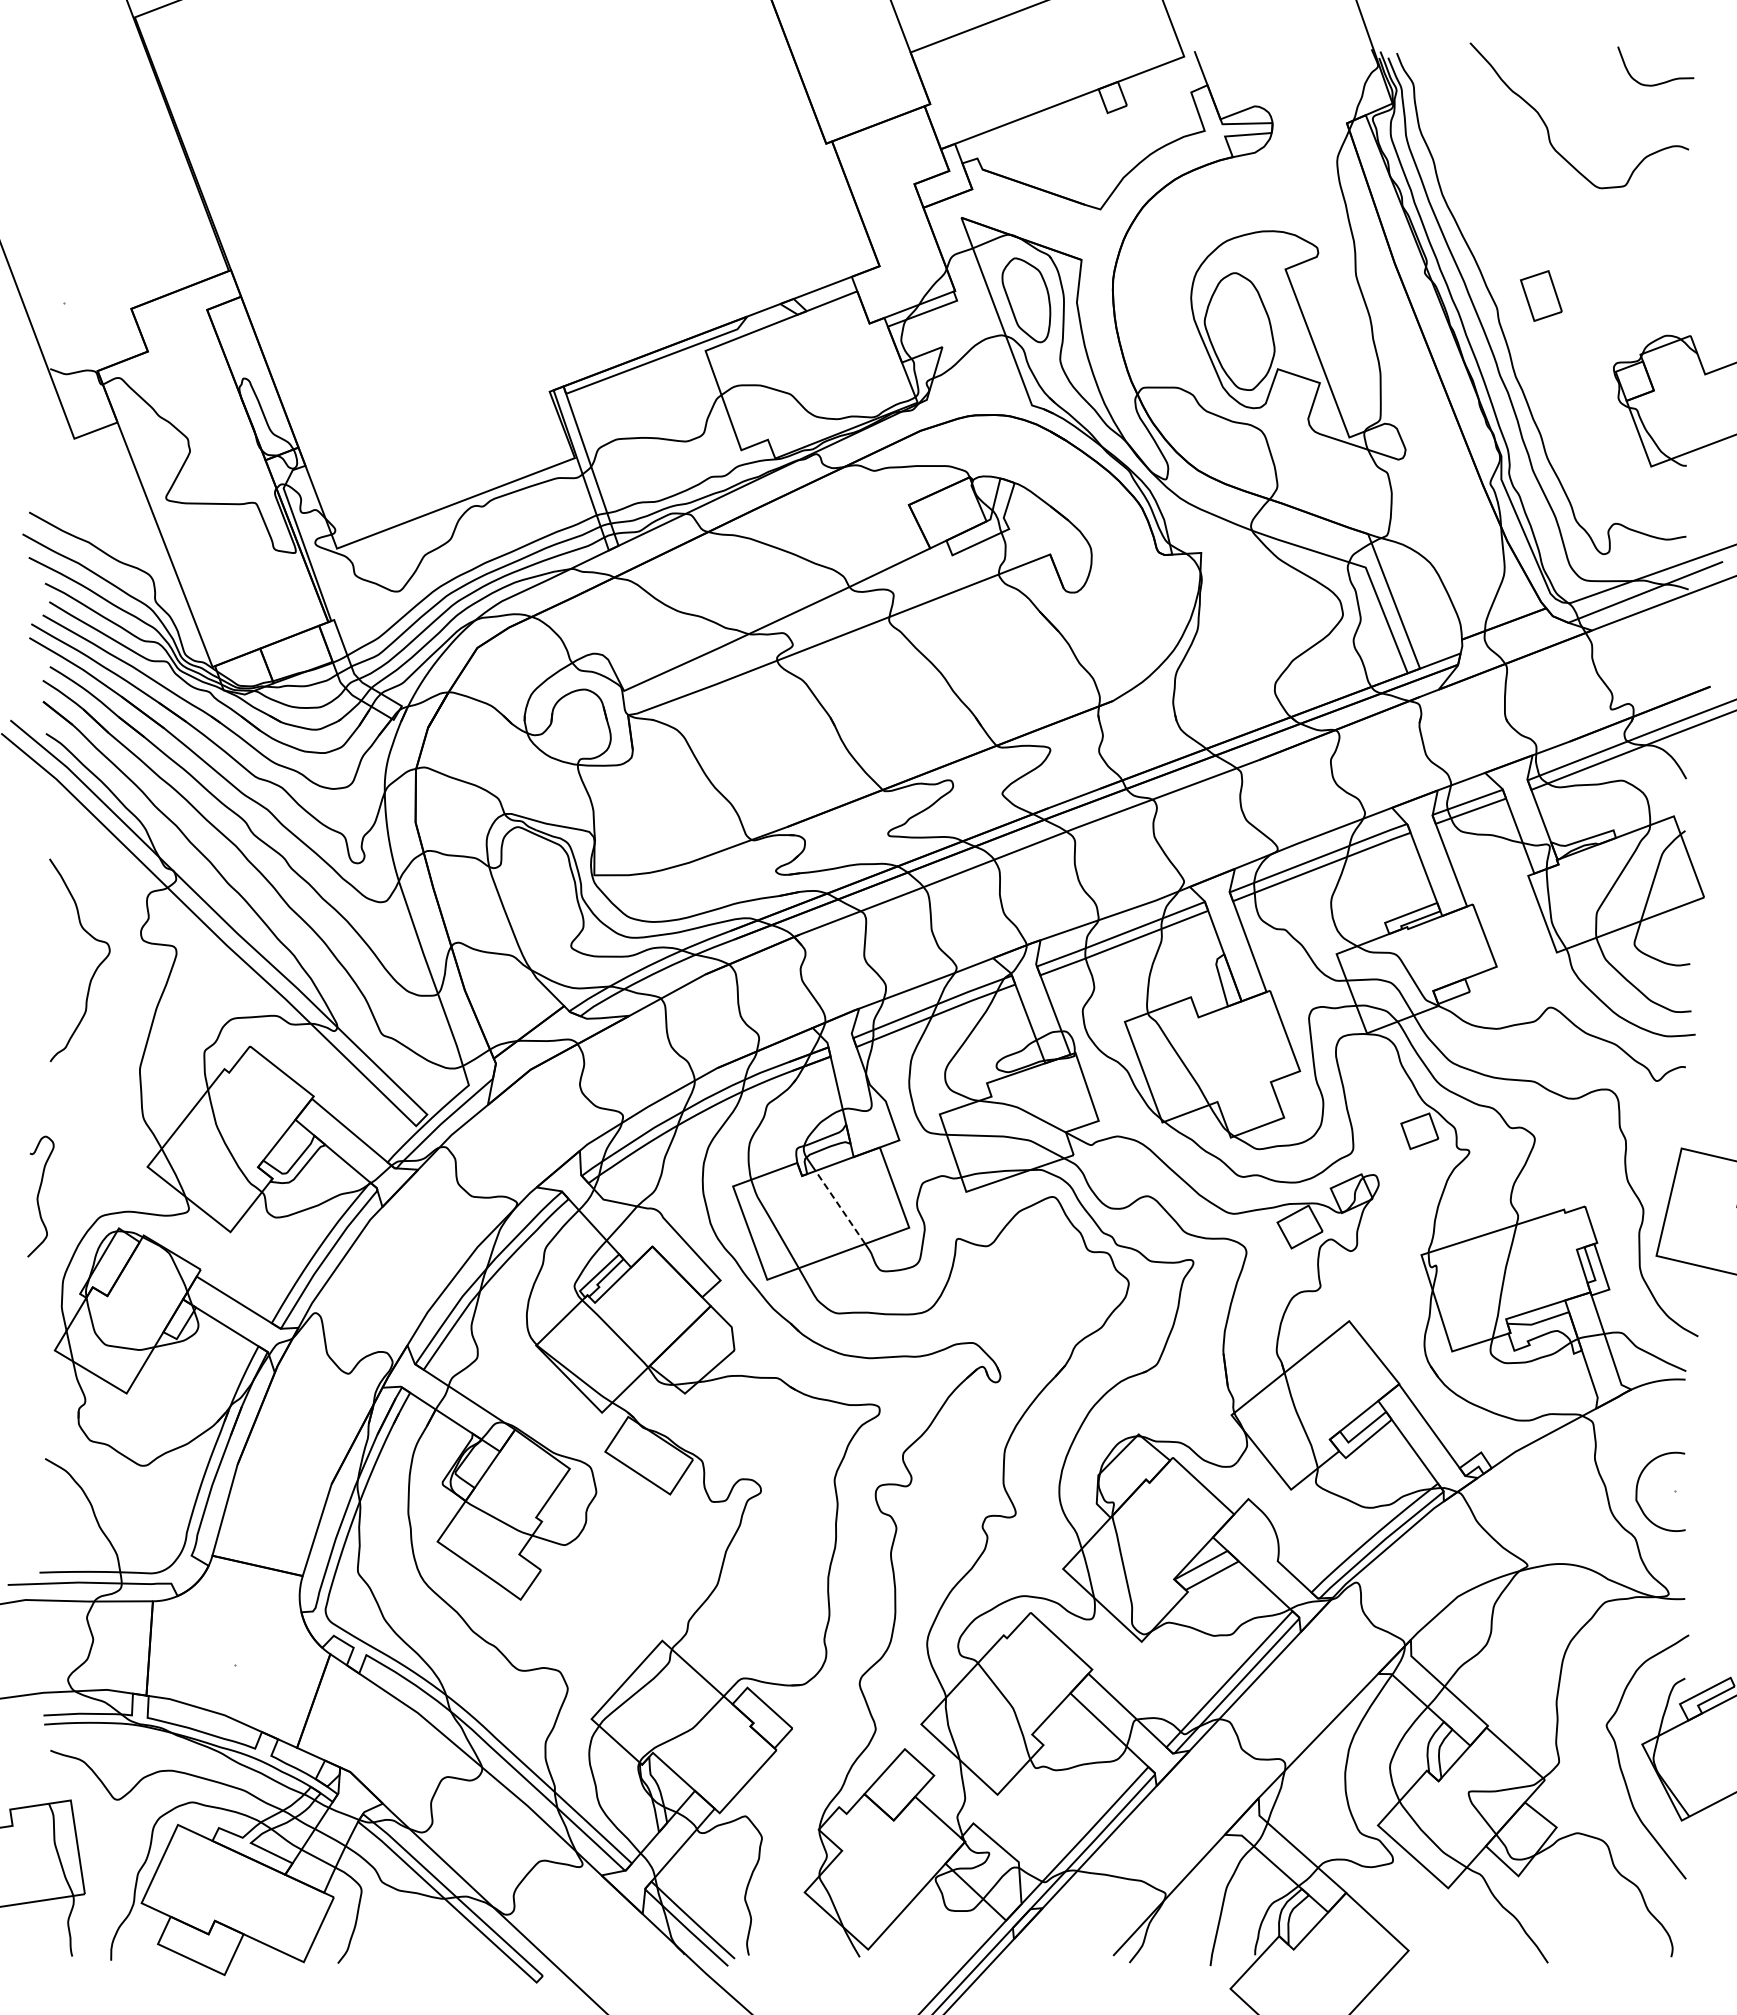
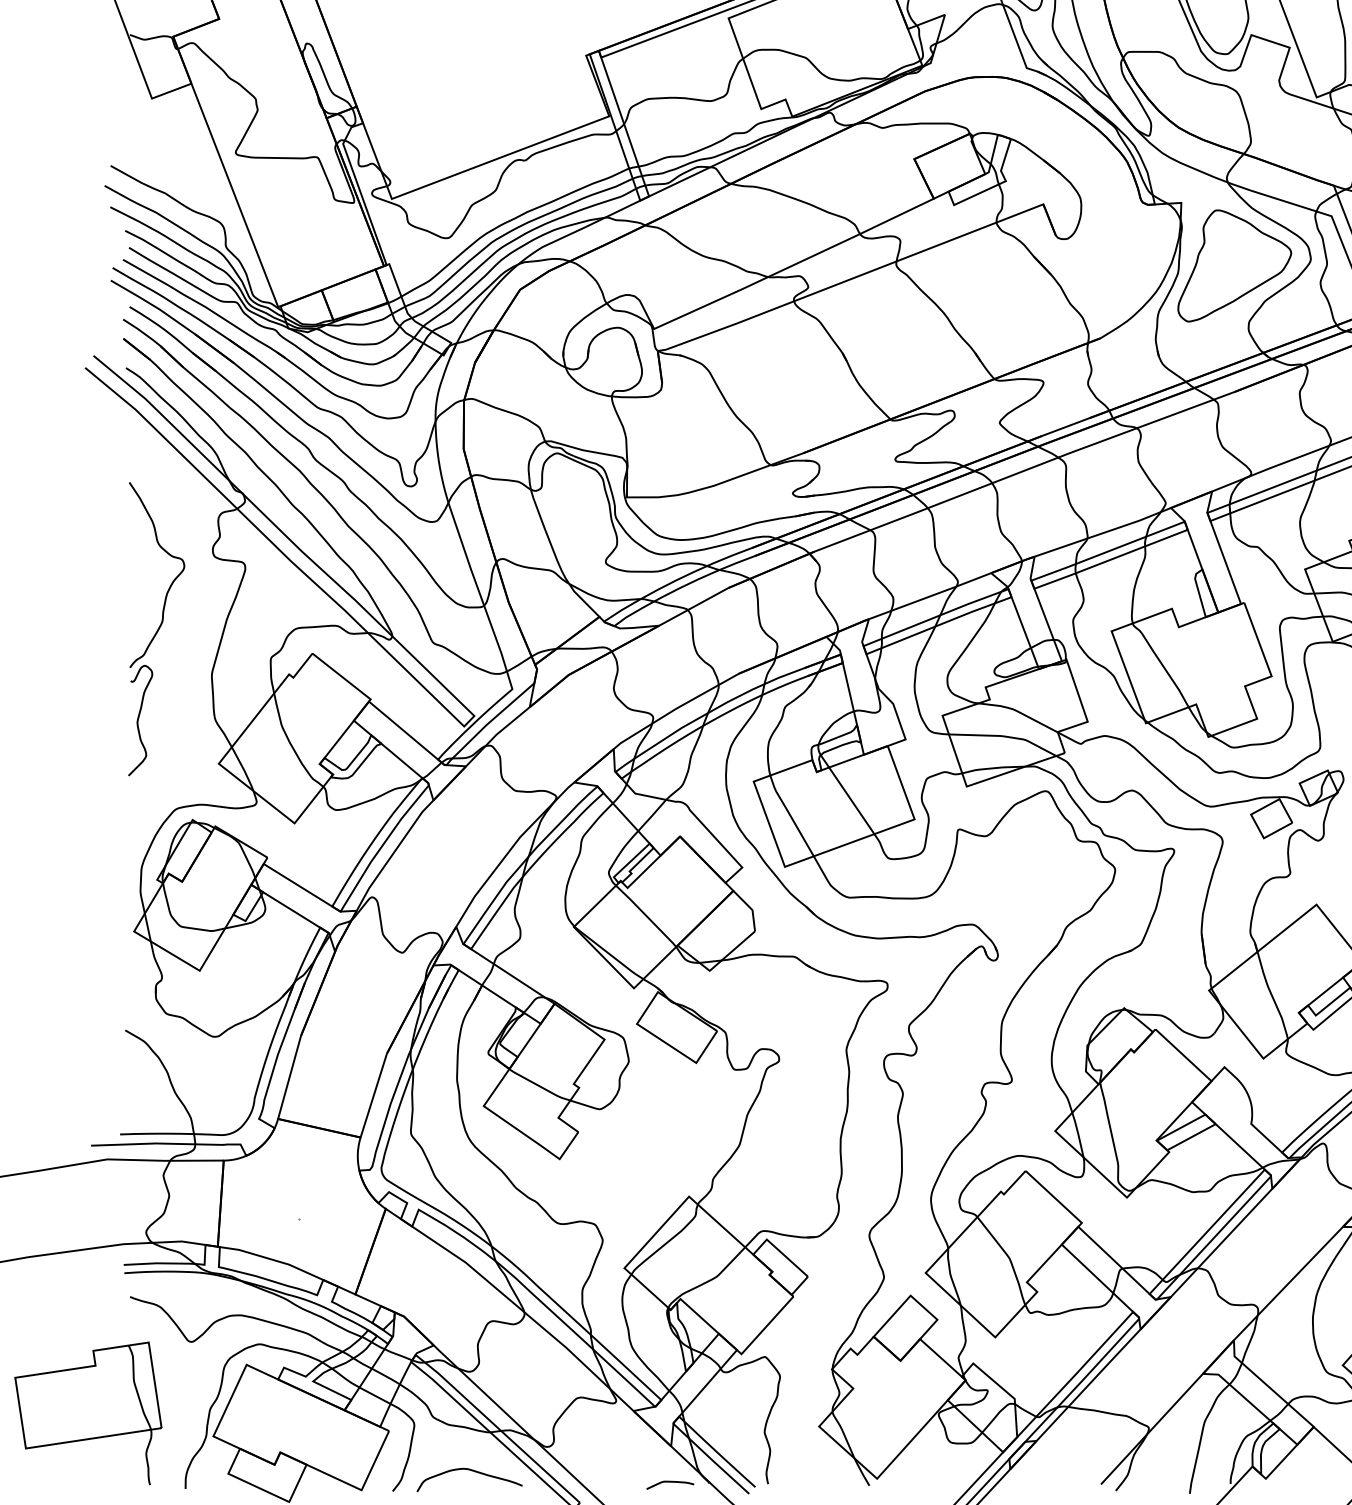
part: (1259, 621) -> (1234, 265), added
curve: (38, 1196) -> (138, 720), moved
line: (840, 1207) -> (851, 800), dashed -> solid
curve: (424, 1941) -> (471, 1471), added
curve: (641, 1953) -> (670, 1482), added

